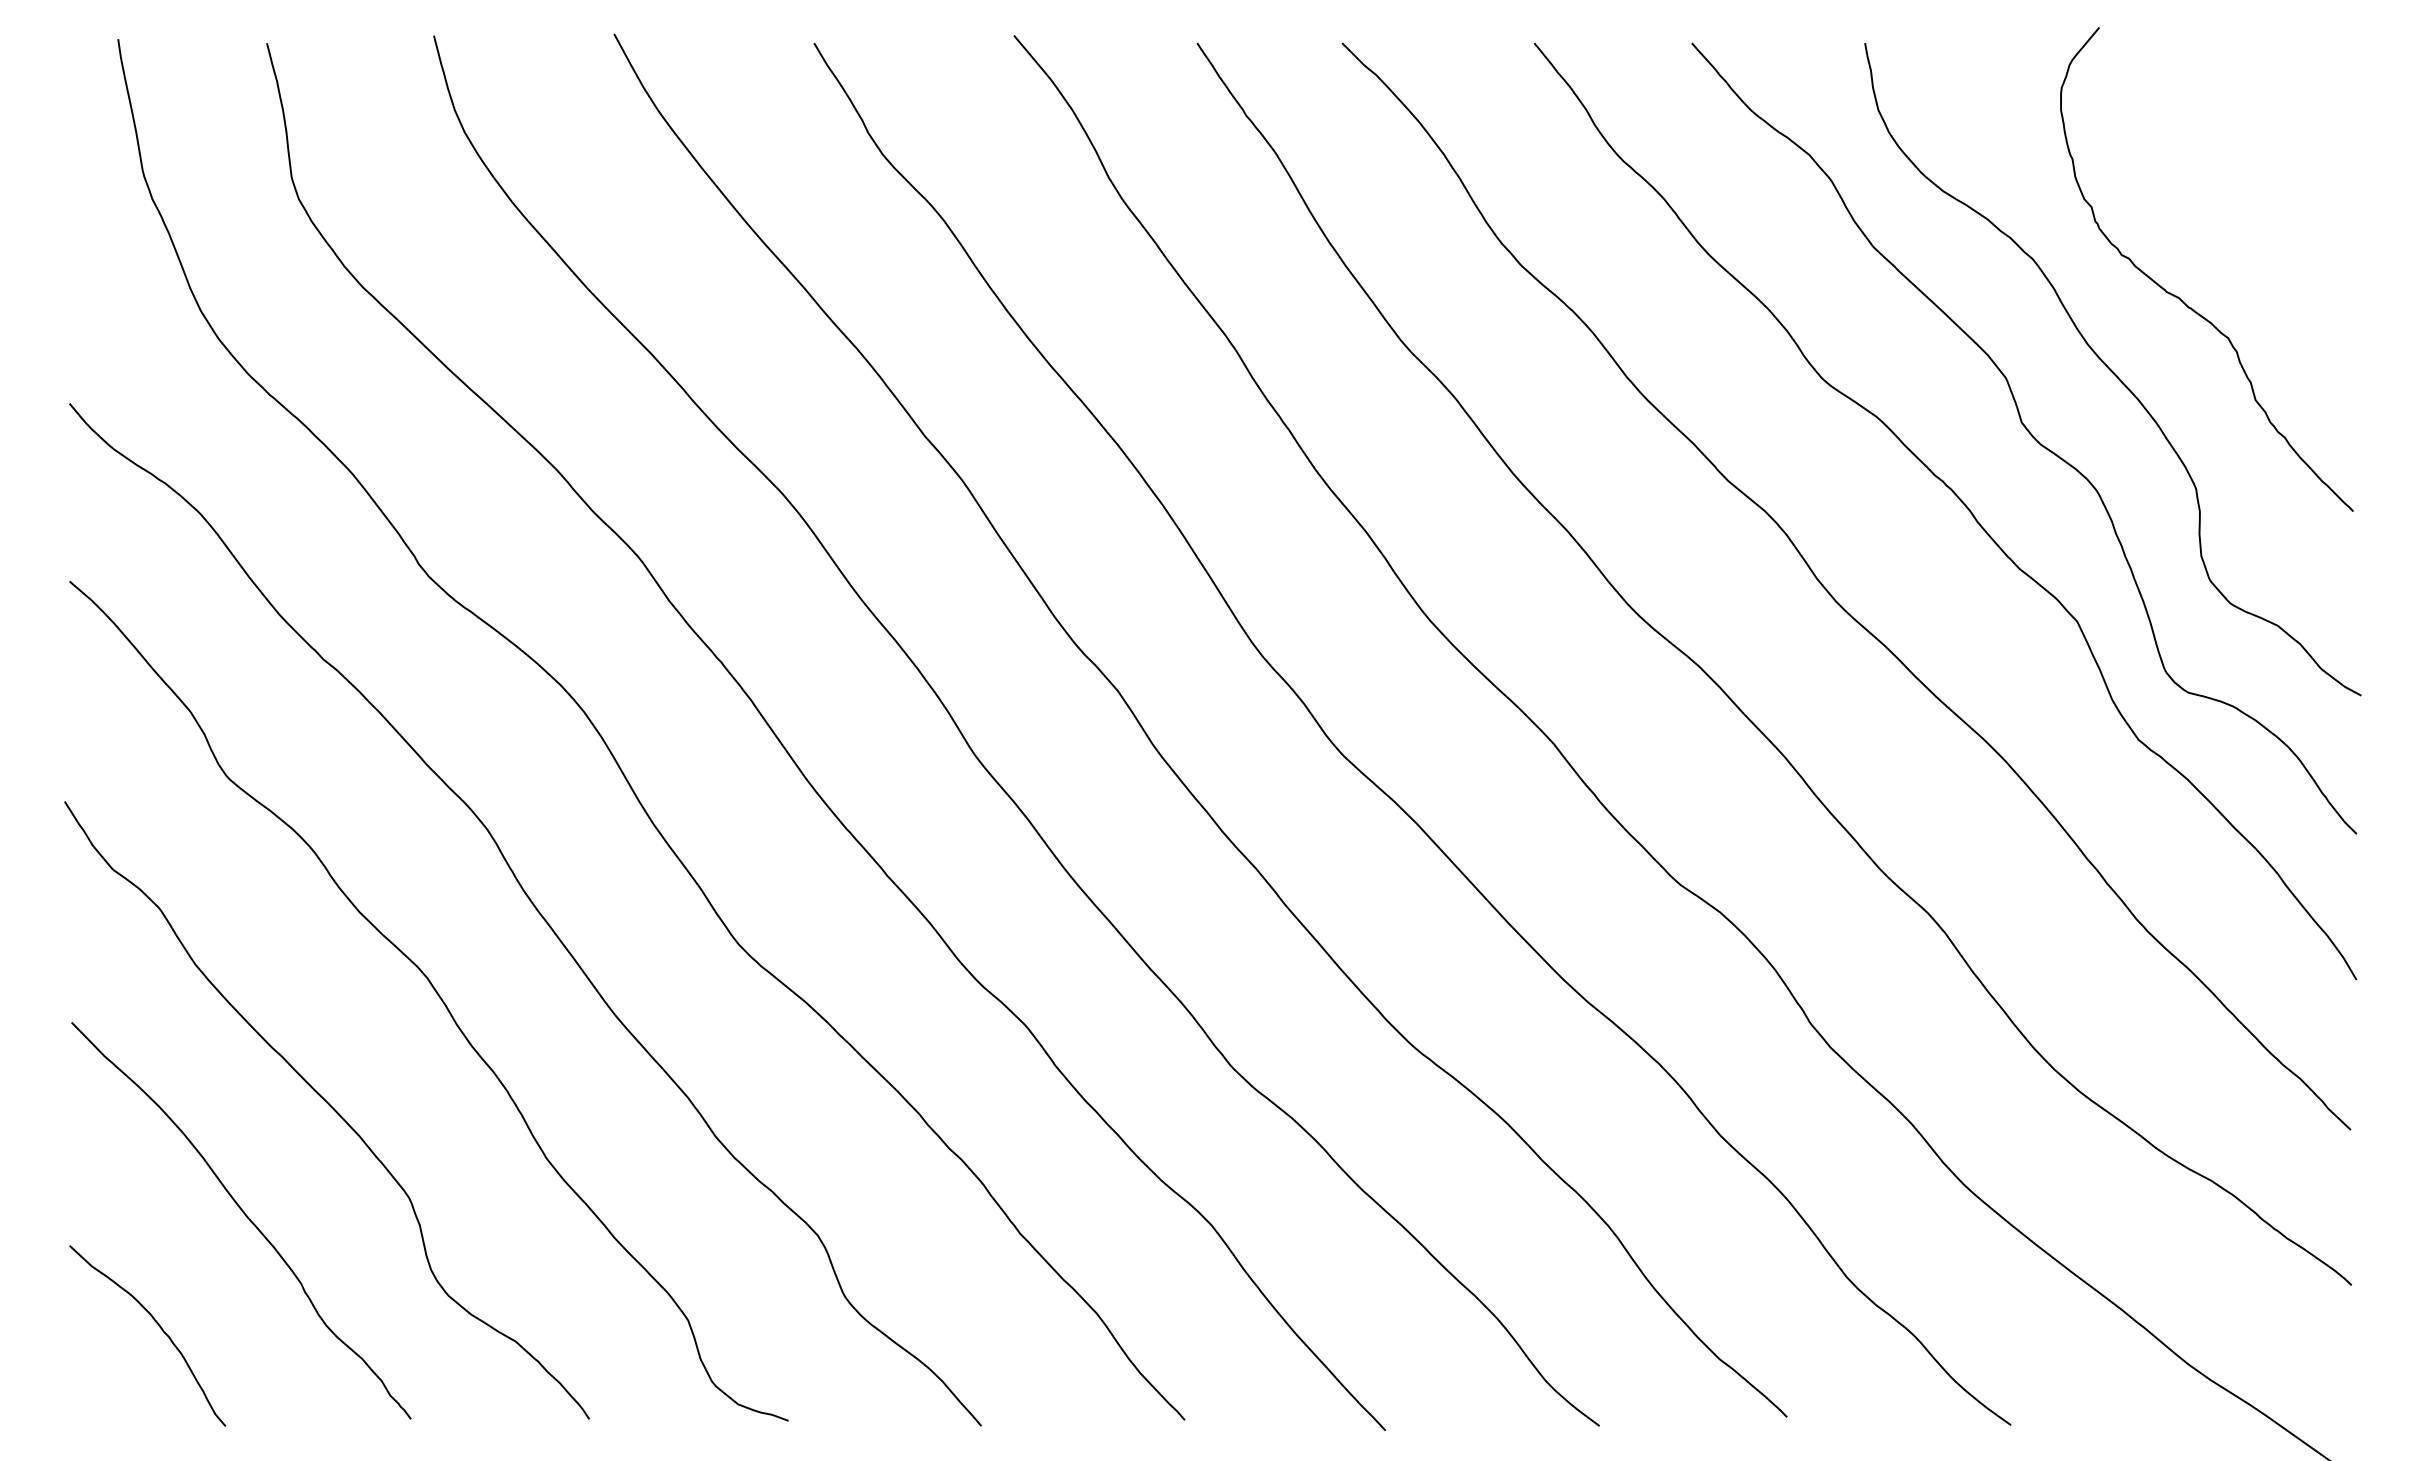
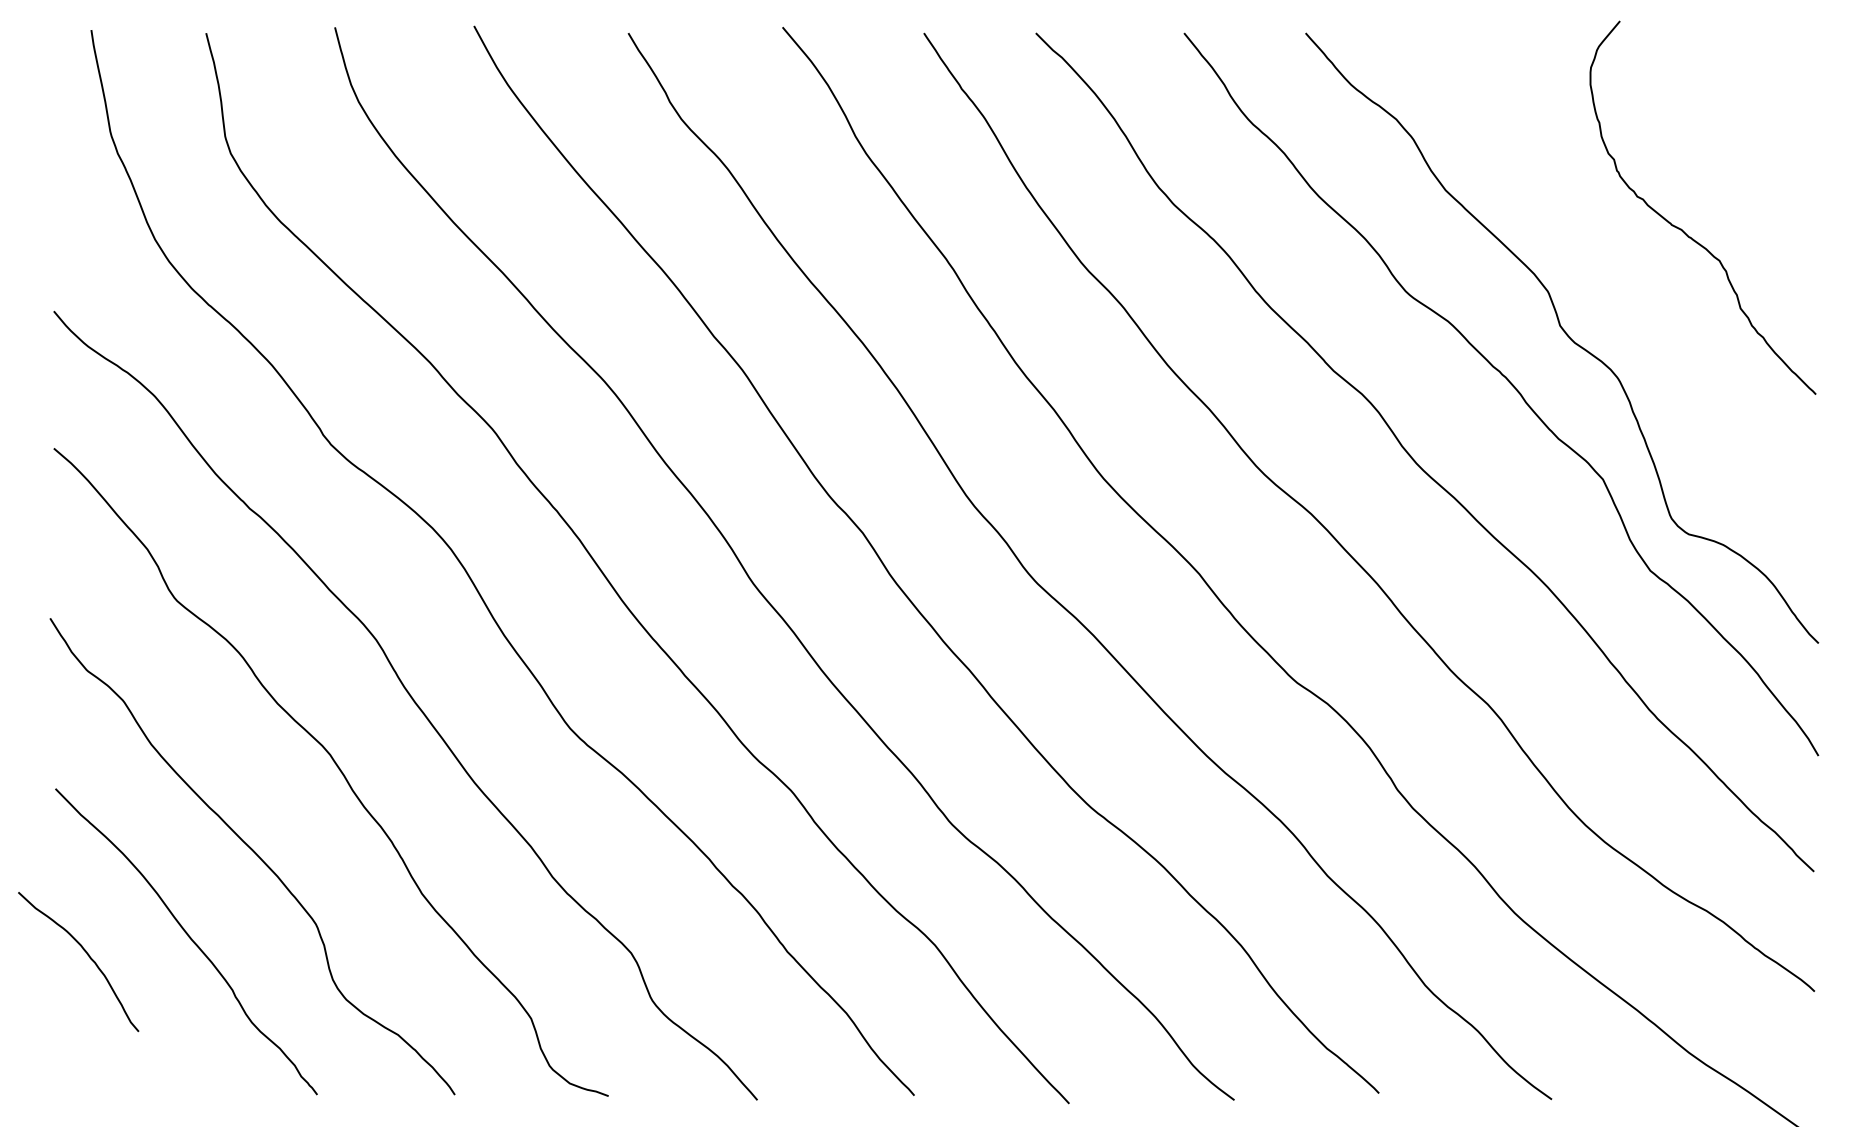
curve: (2111, 369) -> (1629, 284), removed
curve: (158, 1326) -> (87, 954), moved

